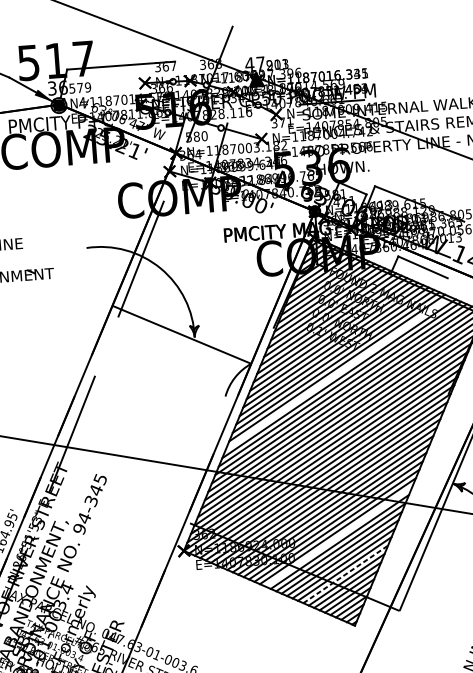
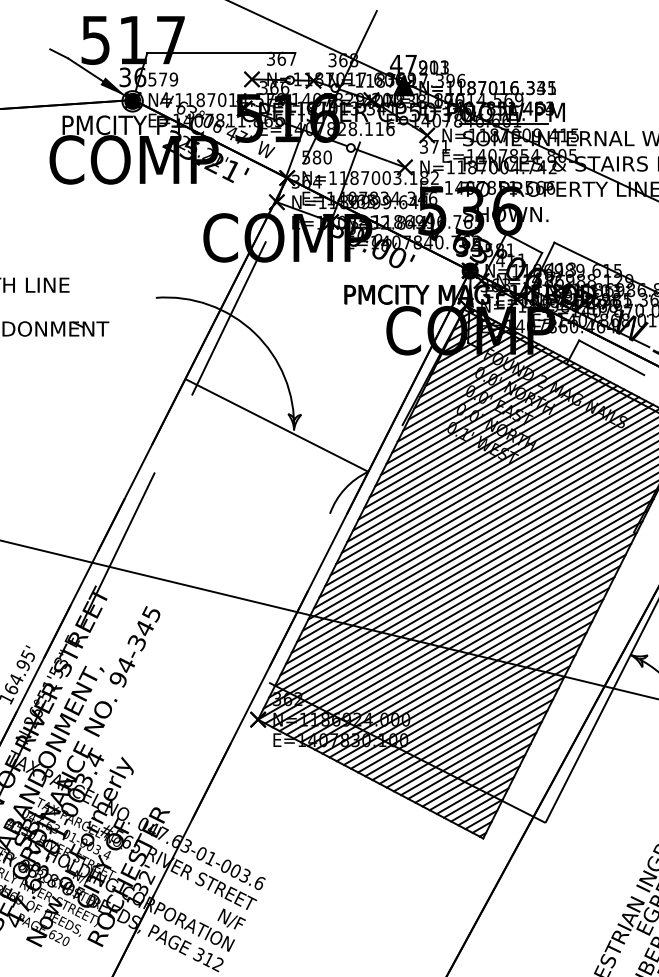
line: (338, 373) -> (485, 493), added
line: (339, 536) -> (470, 715), added
line: (345, 574) -> (475, 767), dashed -> solid

